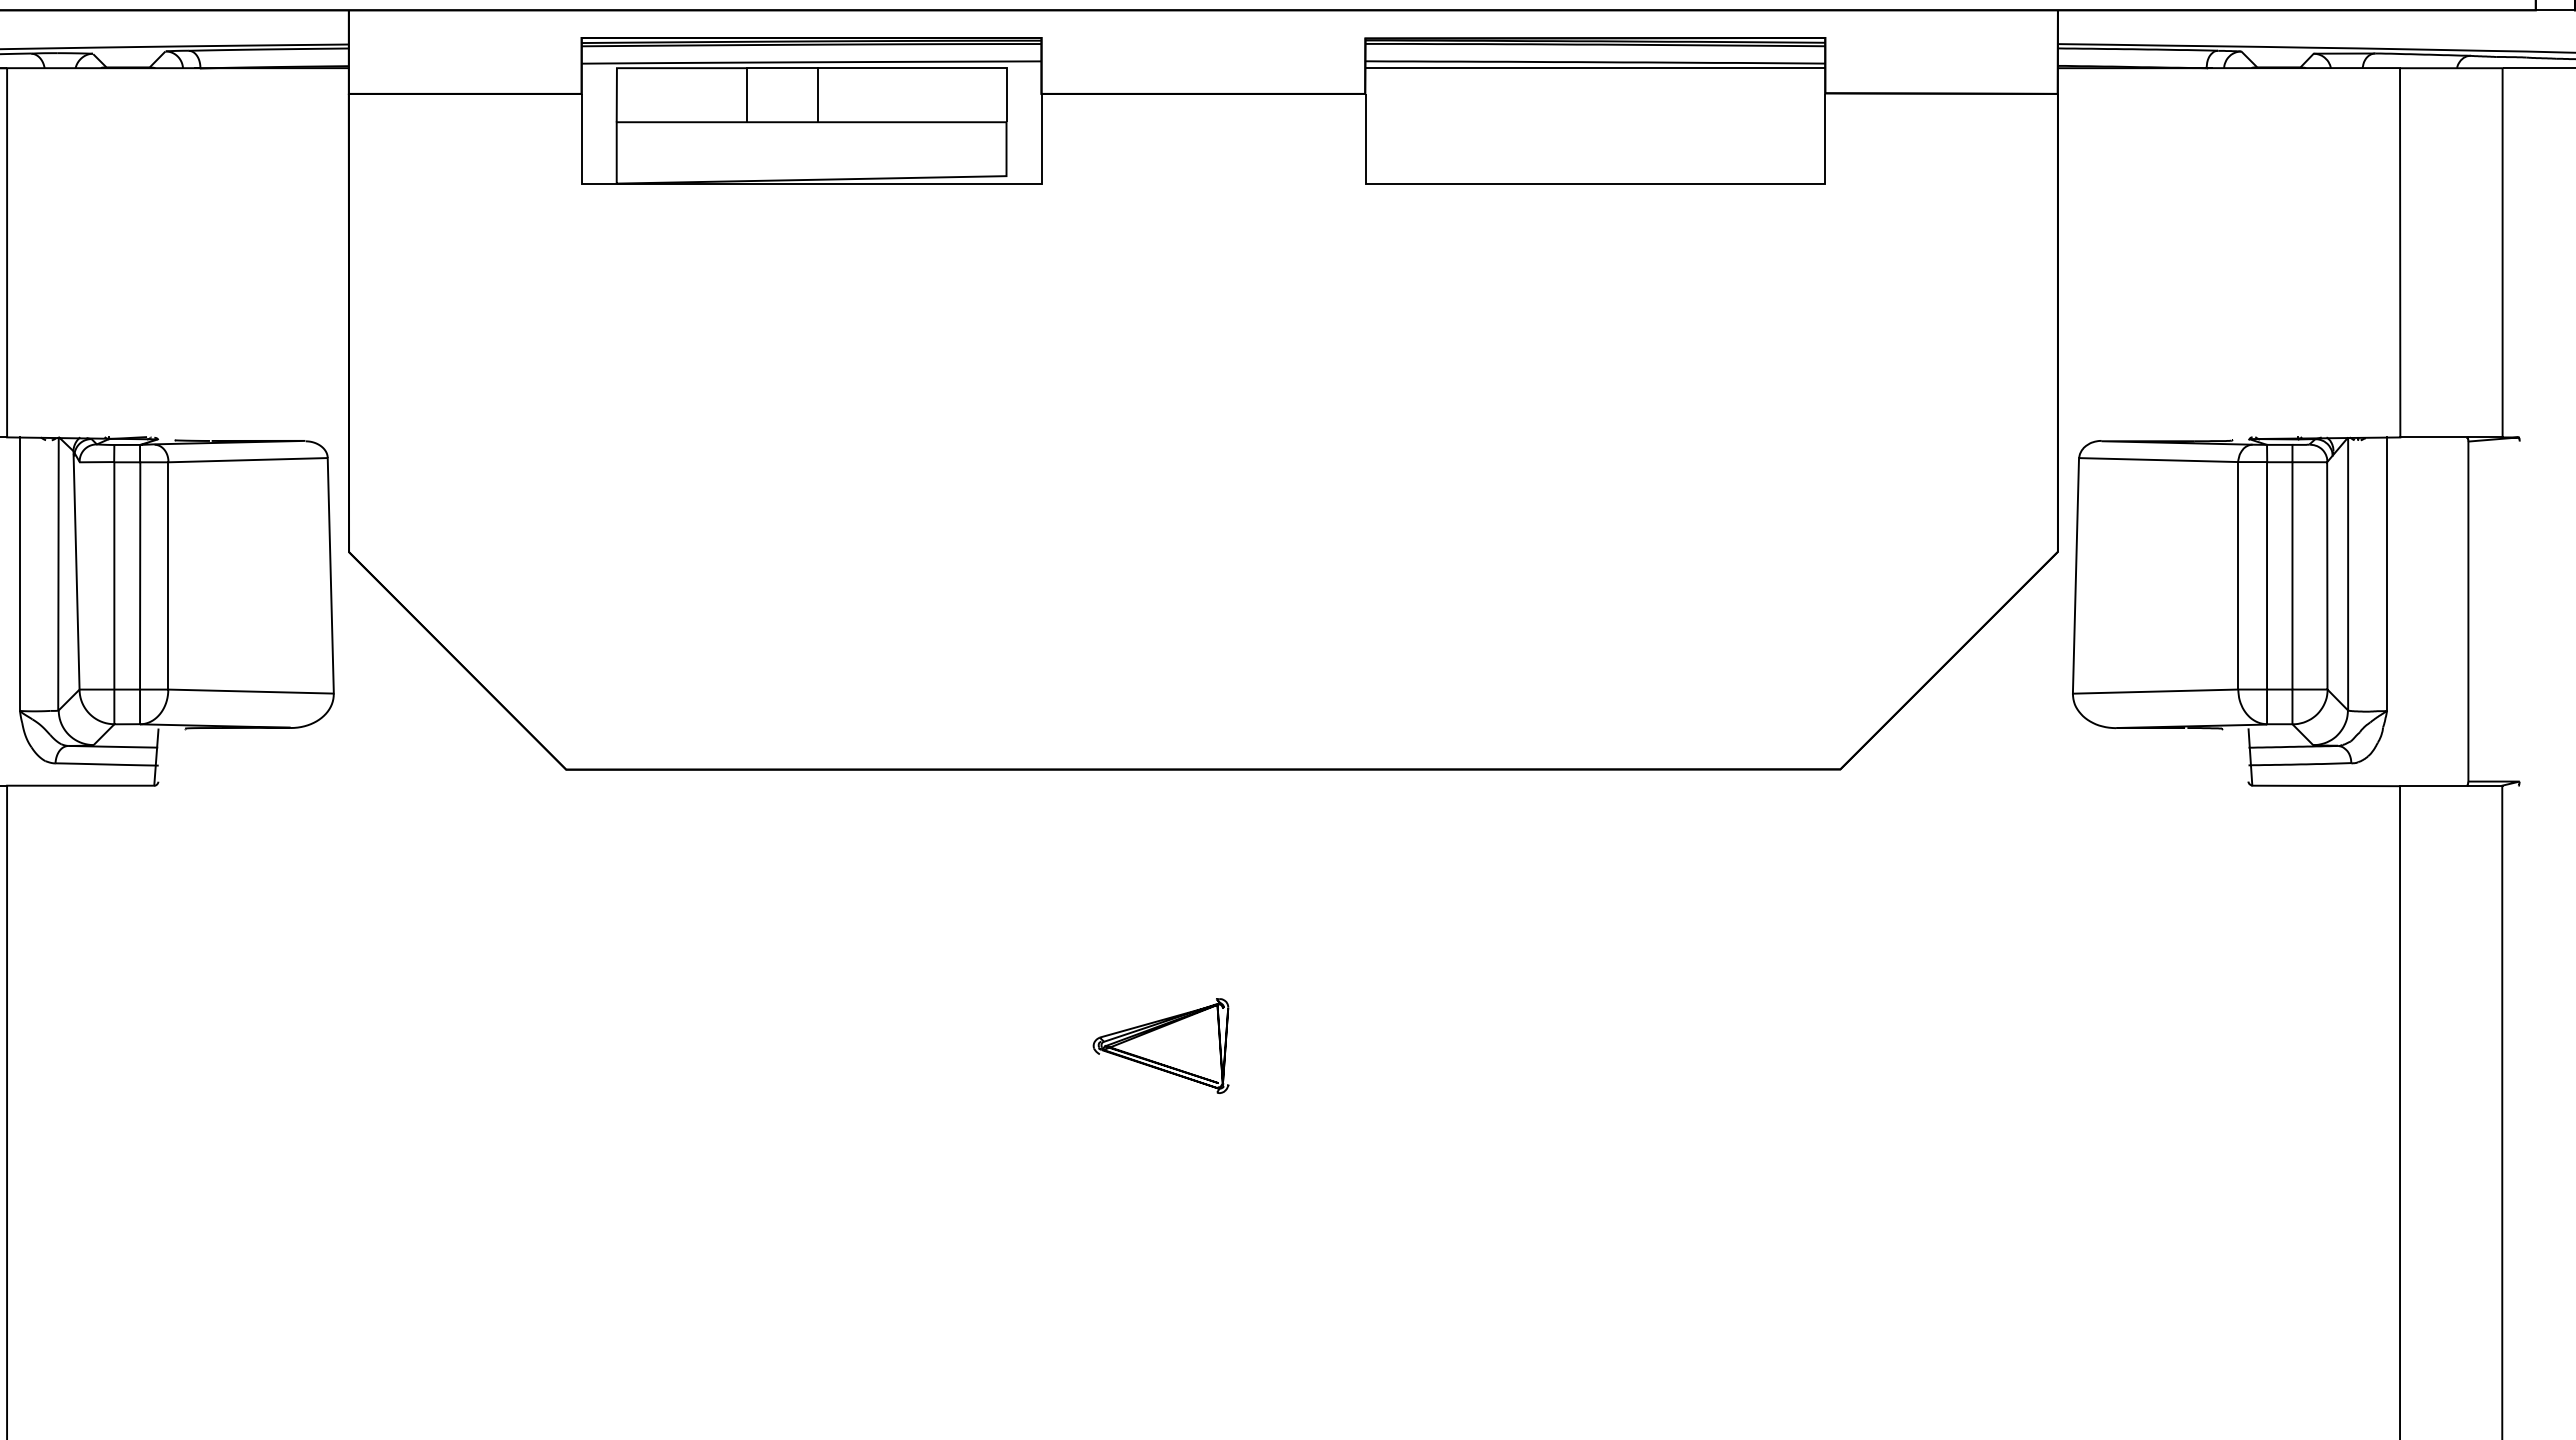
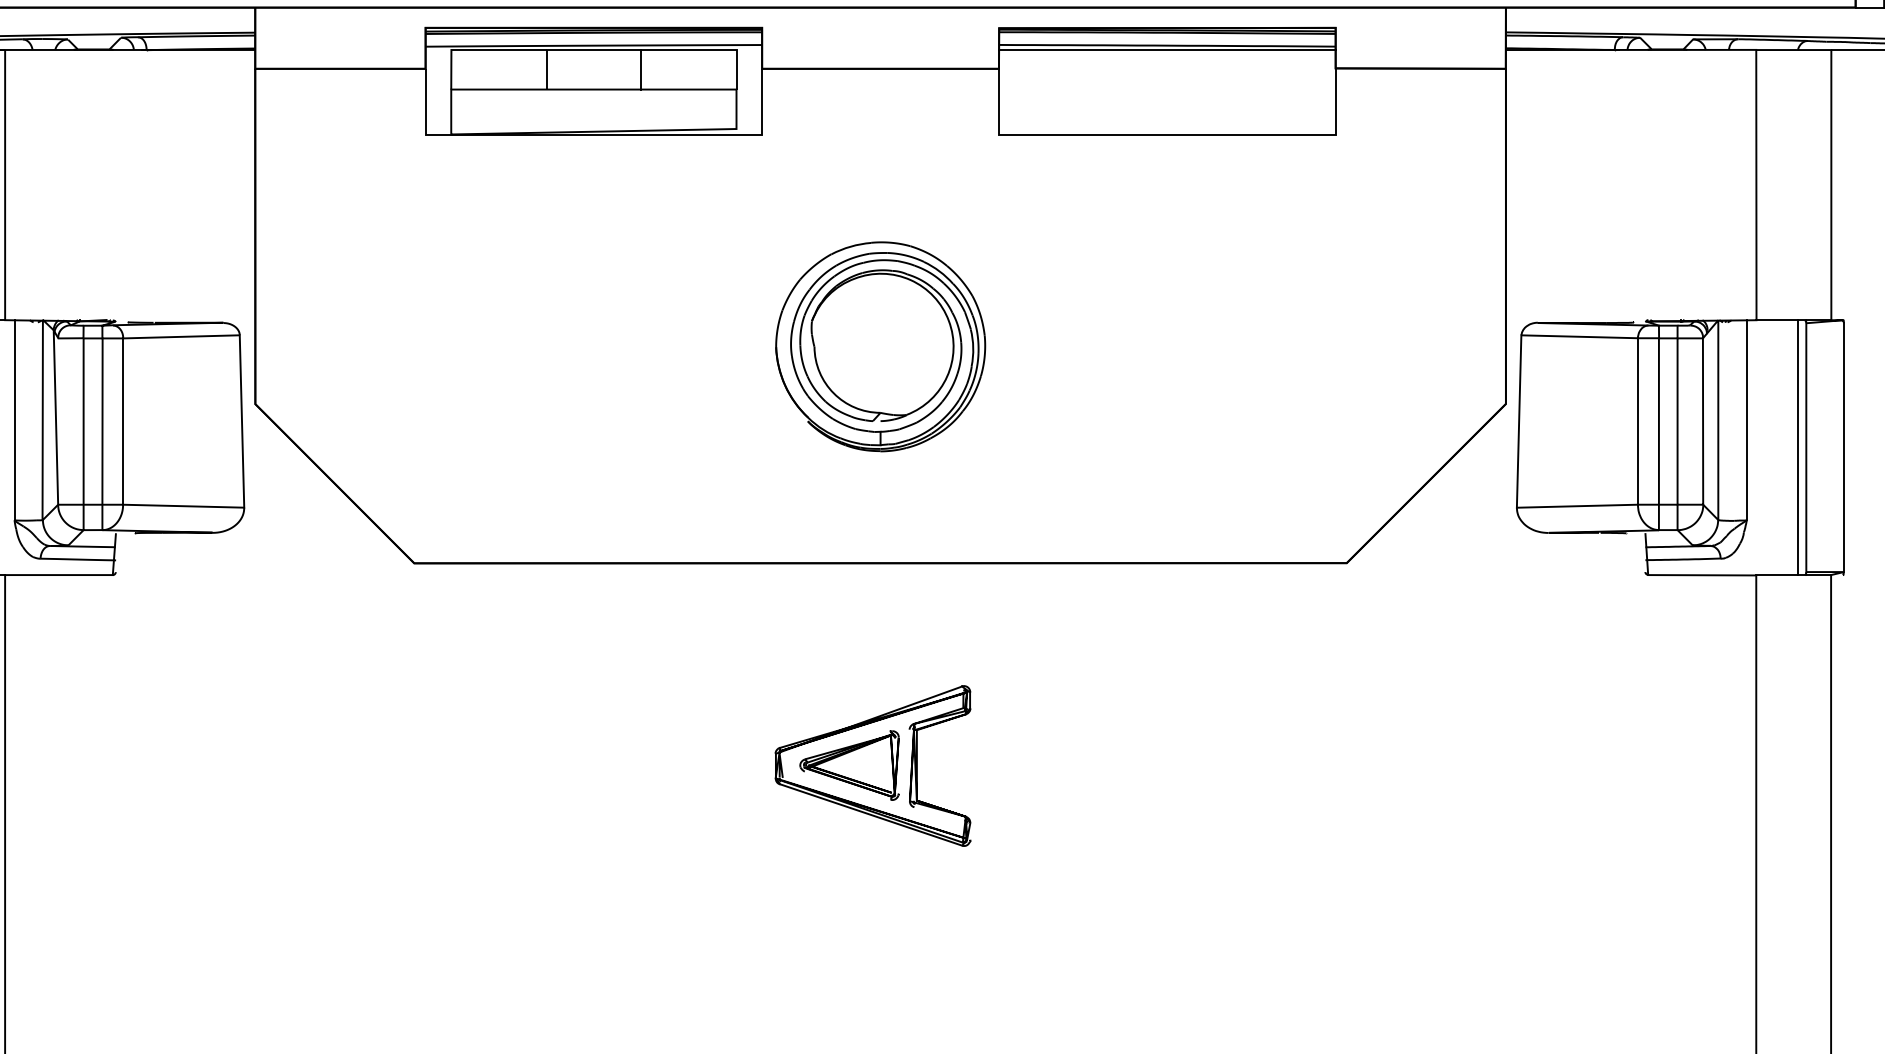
line: (818, 95) -> (641, 69), moved
part: (1203, 473) -> (880, 346), added
line: (2456, 611) -> (1797, 447), added
line: (2519, 611) -> (1843, 447), added
part: (1193, 1046) -> (873, 765), added

